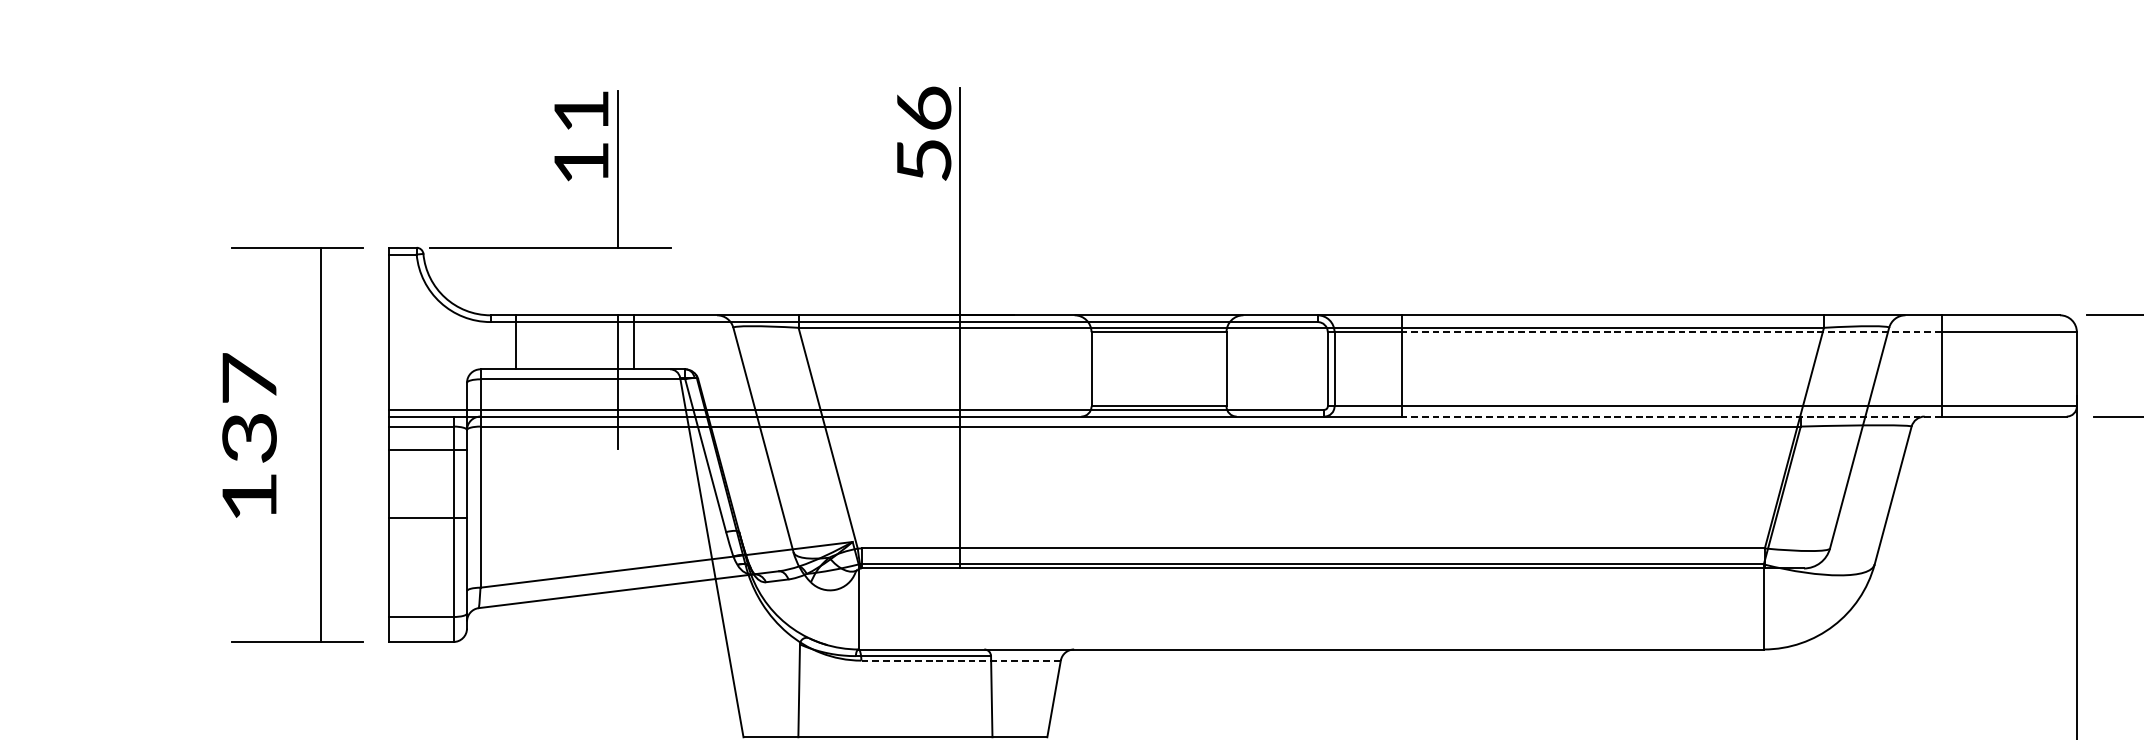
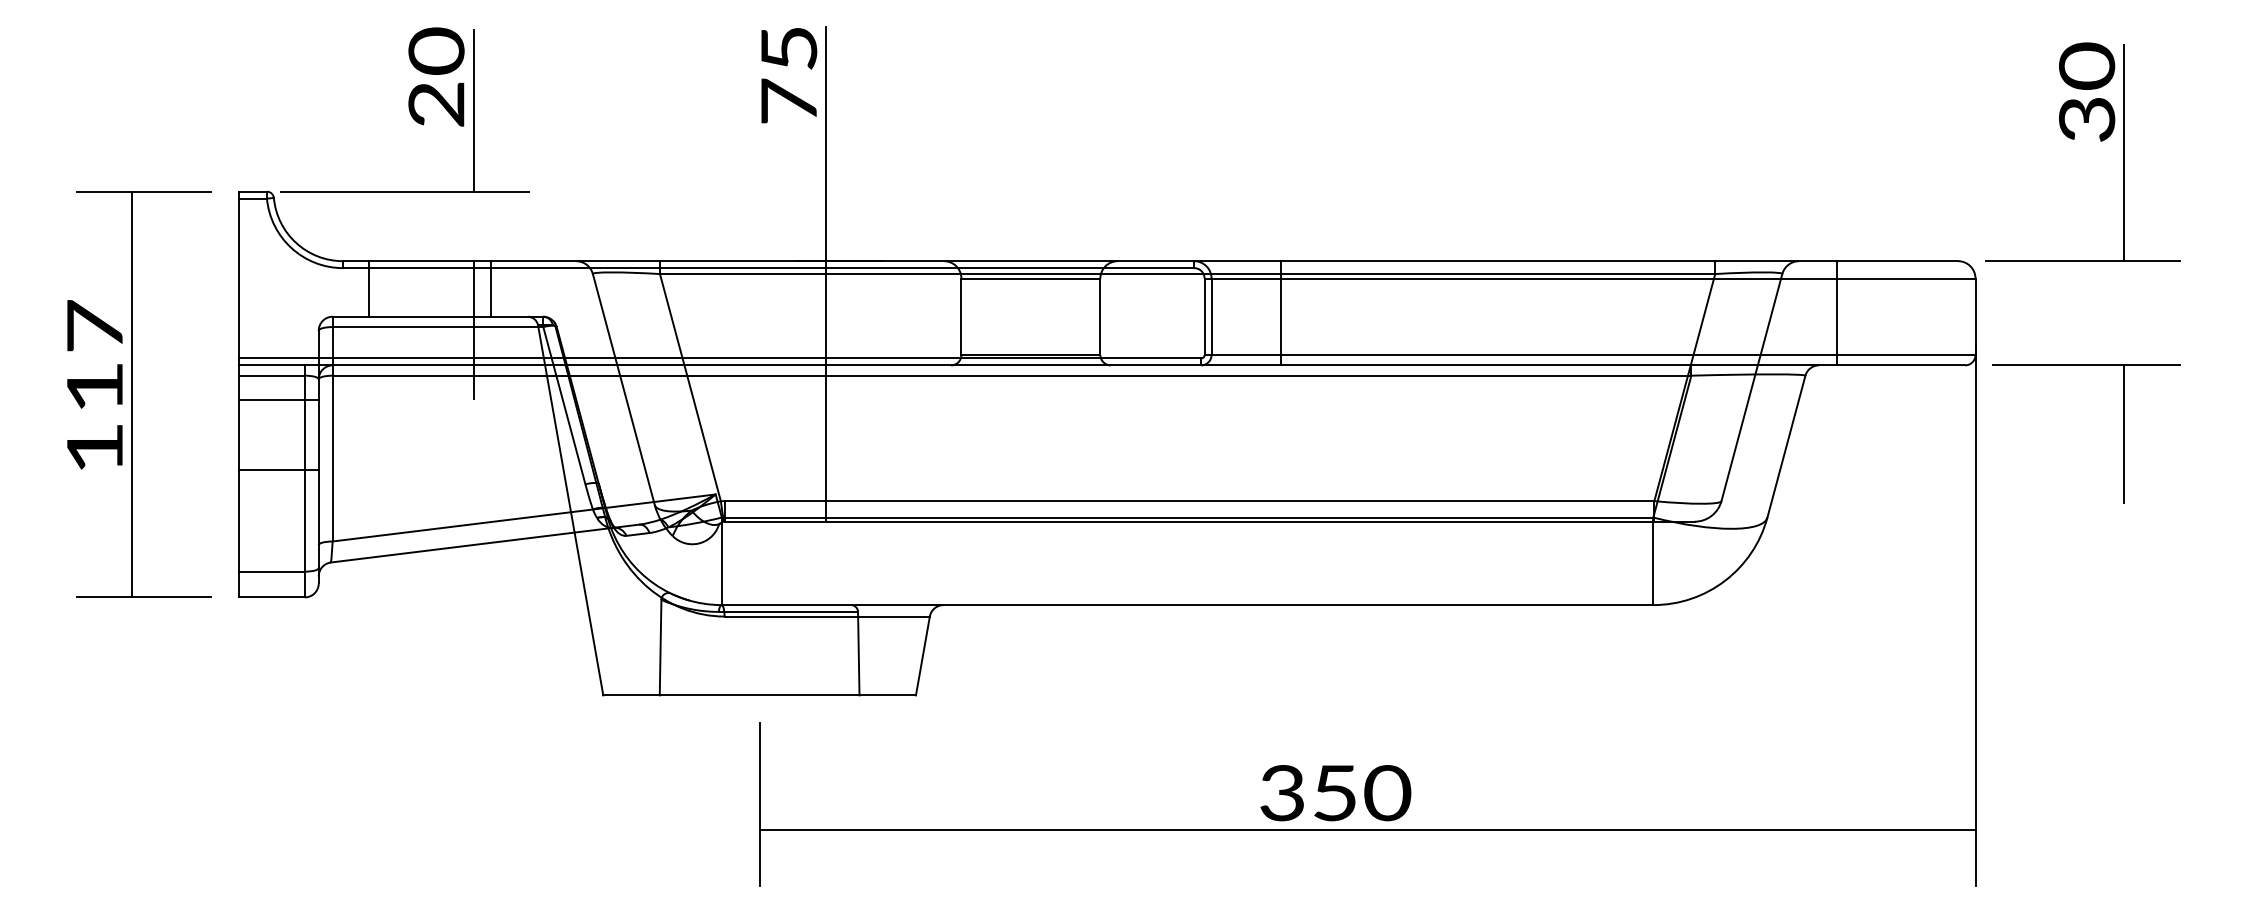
text: (924, 133) -> (789, 74), 56 -> 75
text: (581, 135) -> (436, 76), 11 -> 20
line: (1671, 332) -> (1558, 278), dashed -> solid
line: (1671, 416) -> (1558, 365), dashed -> solid
text: (249, 438) -> (94, 387), 137 -> 117
line: (321, 444) -> (132, 394), moved
line: (961, 660) -> (827, 616), dashed -> solid

